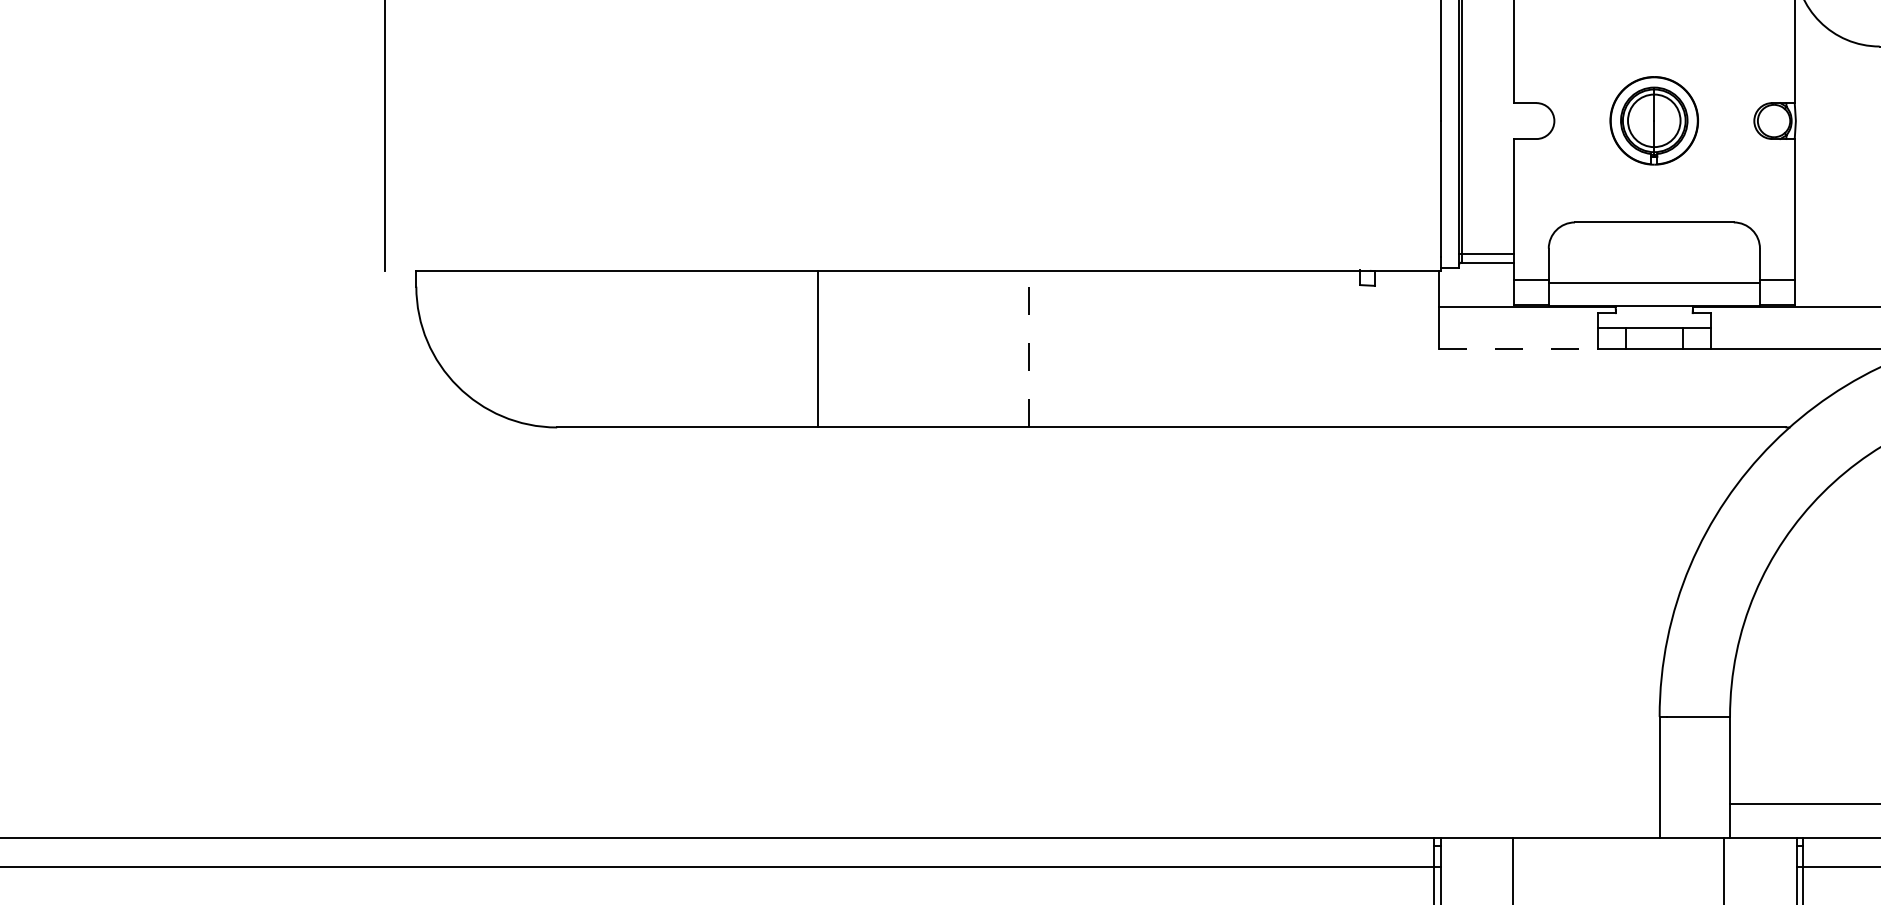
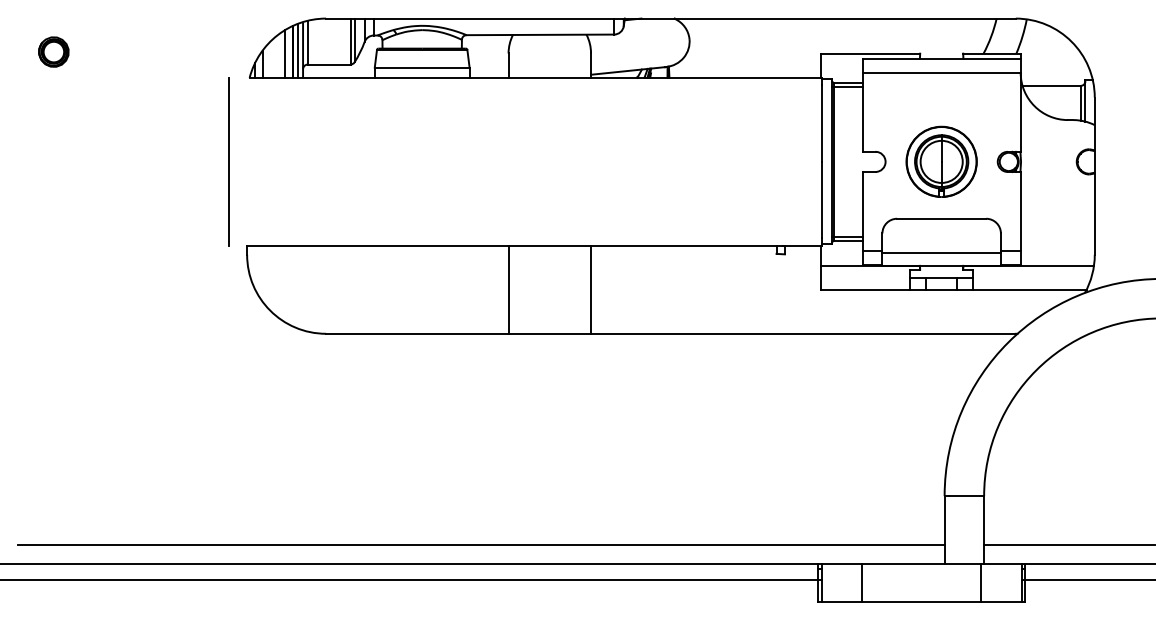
part: (1654, 120) -> (941, 161), size x1.43
line: (818, 348) -> (508, 289), moved
line: (1030, 348) -> (591, 289), dashed -> solid
line: (1518, 348) -> (865, 289), dashed -> solid
line: (834, 804) -> (481, 545), added

